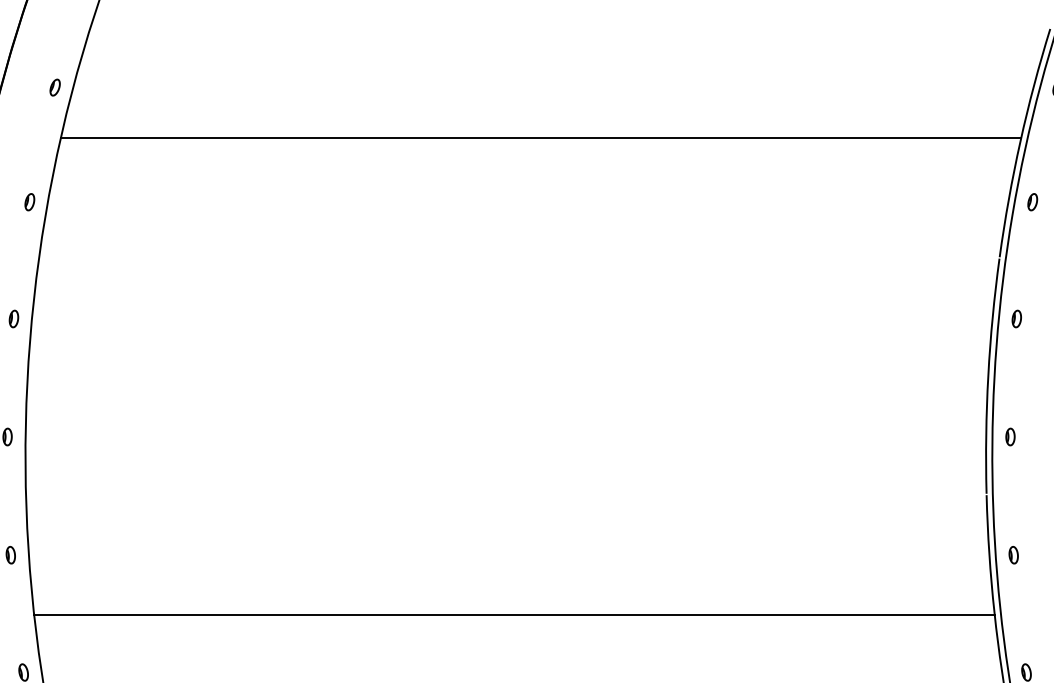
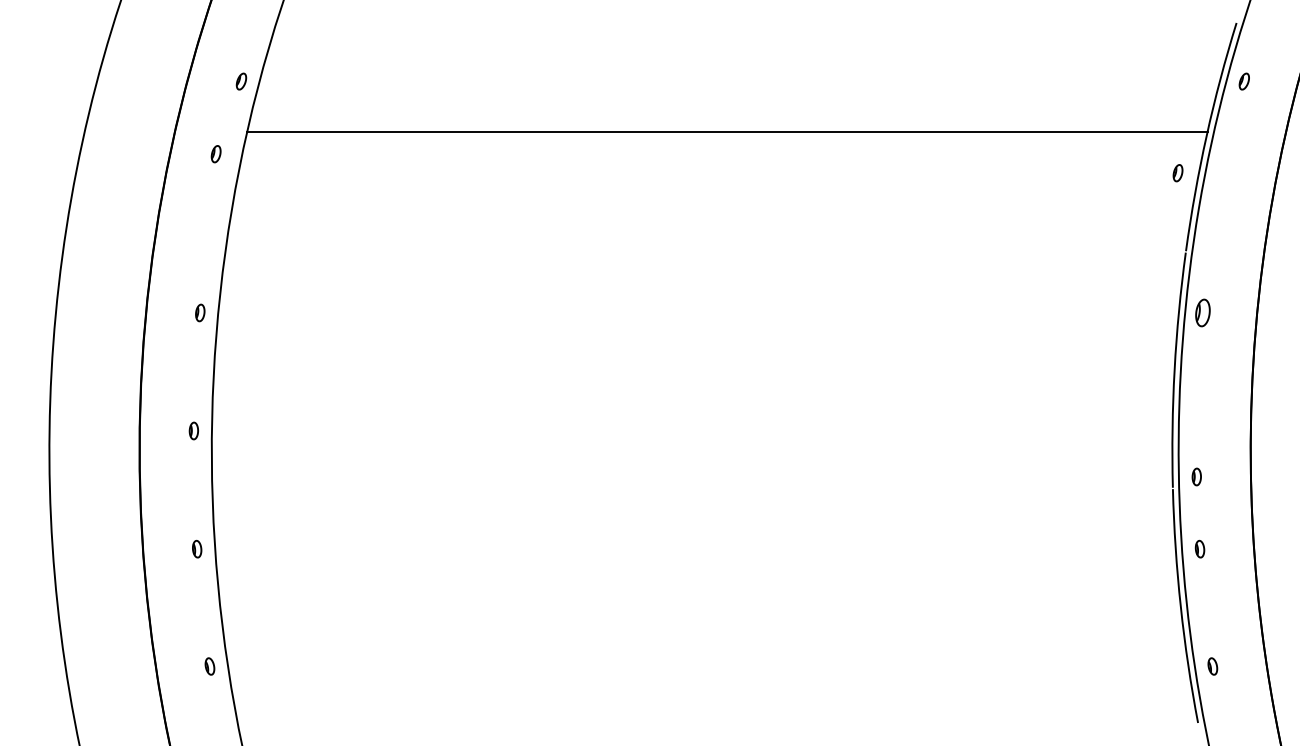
part: (29, 202) -> (215, 154), moved
part: (1032, 202) -> (1177, 173), moved
part: (1017, 318) -> (1203, 312), size x1.6
part: (1010, 436) -> (1196, 476), moved
line: (514, 614) -> (700, 608), removed

